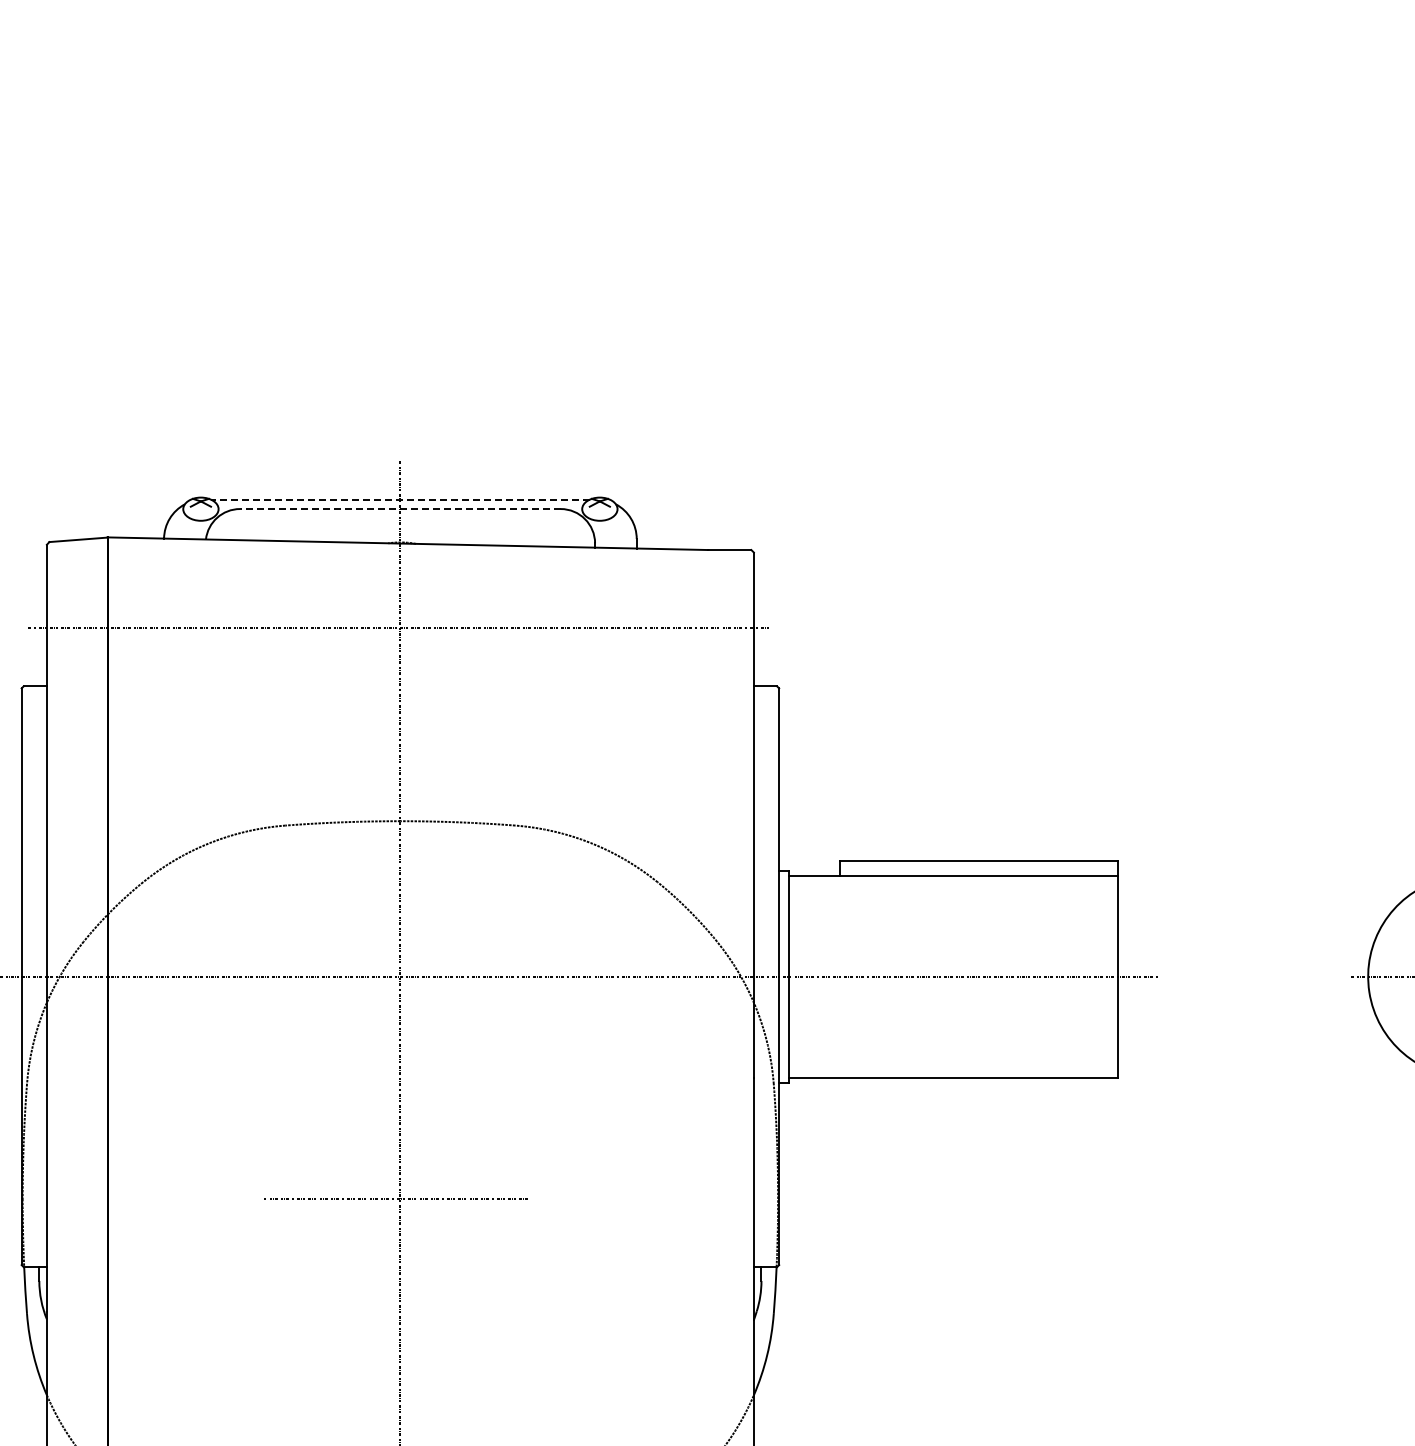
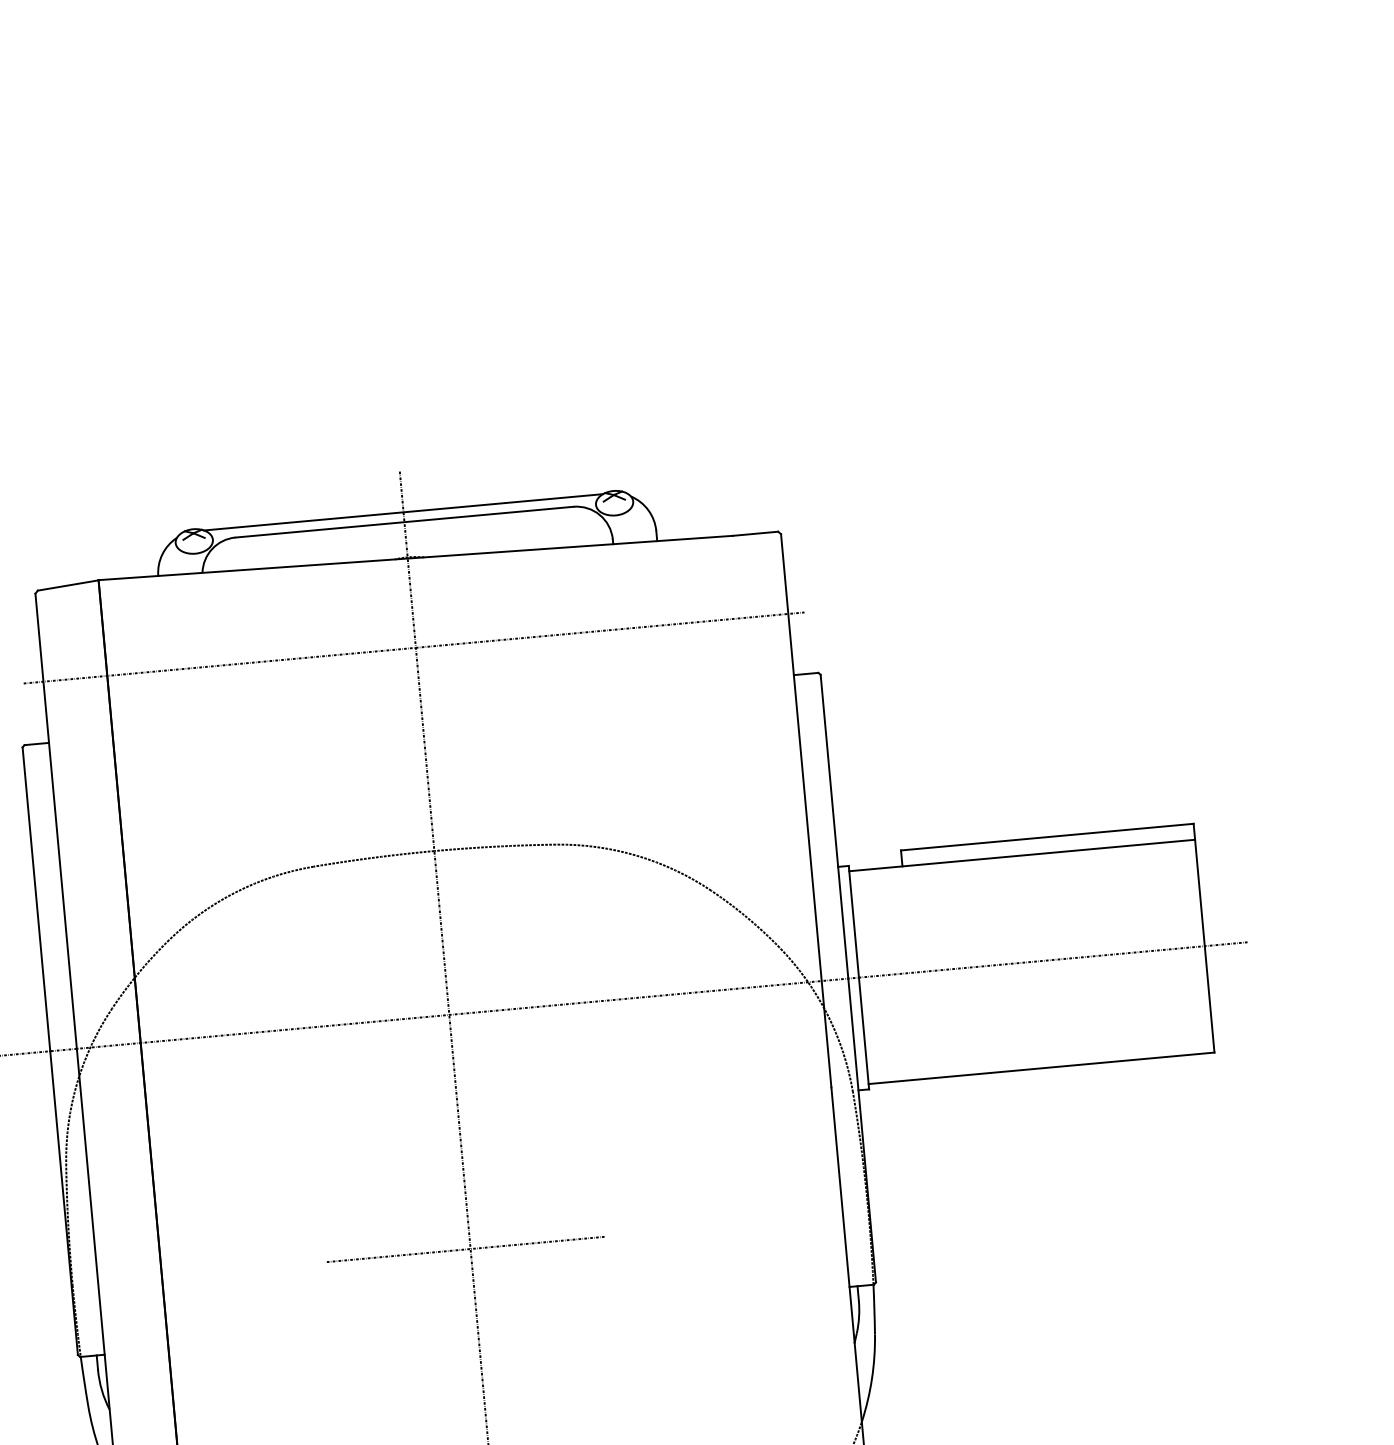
line: (399, 499) -> (402, 512), dashed -> solid
line: (399, 509) -> (403, 522), dashed -> solid

